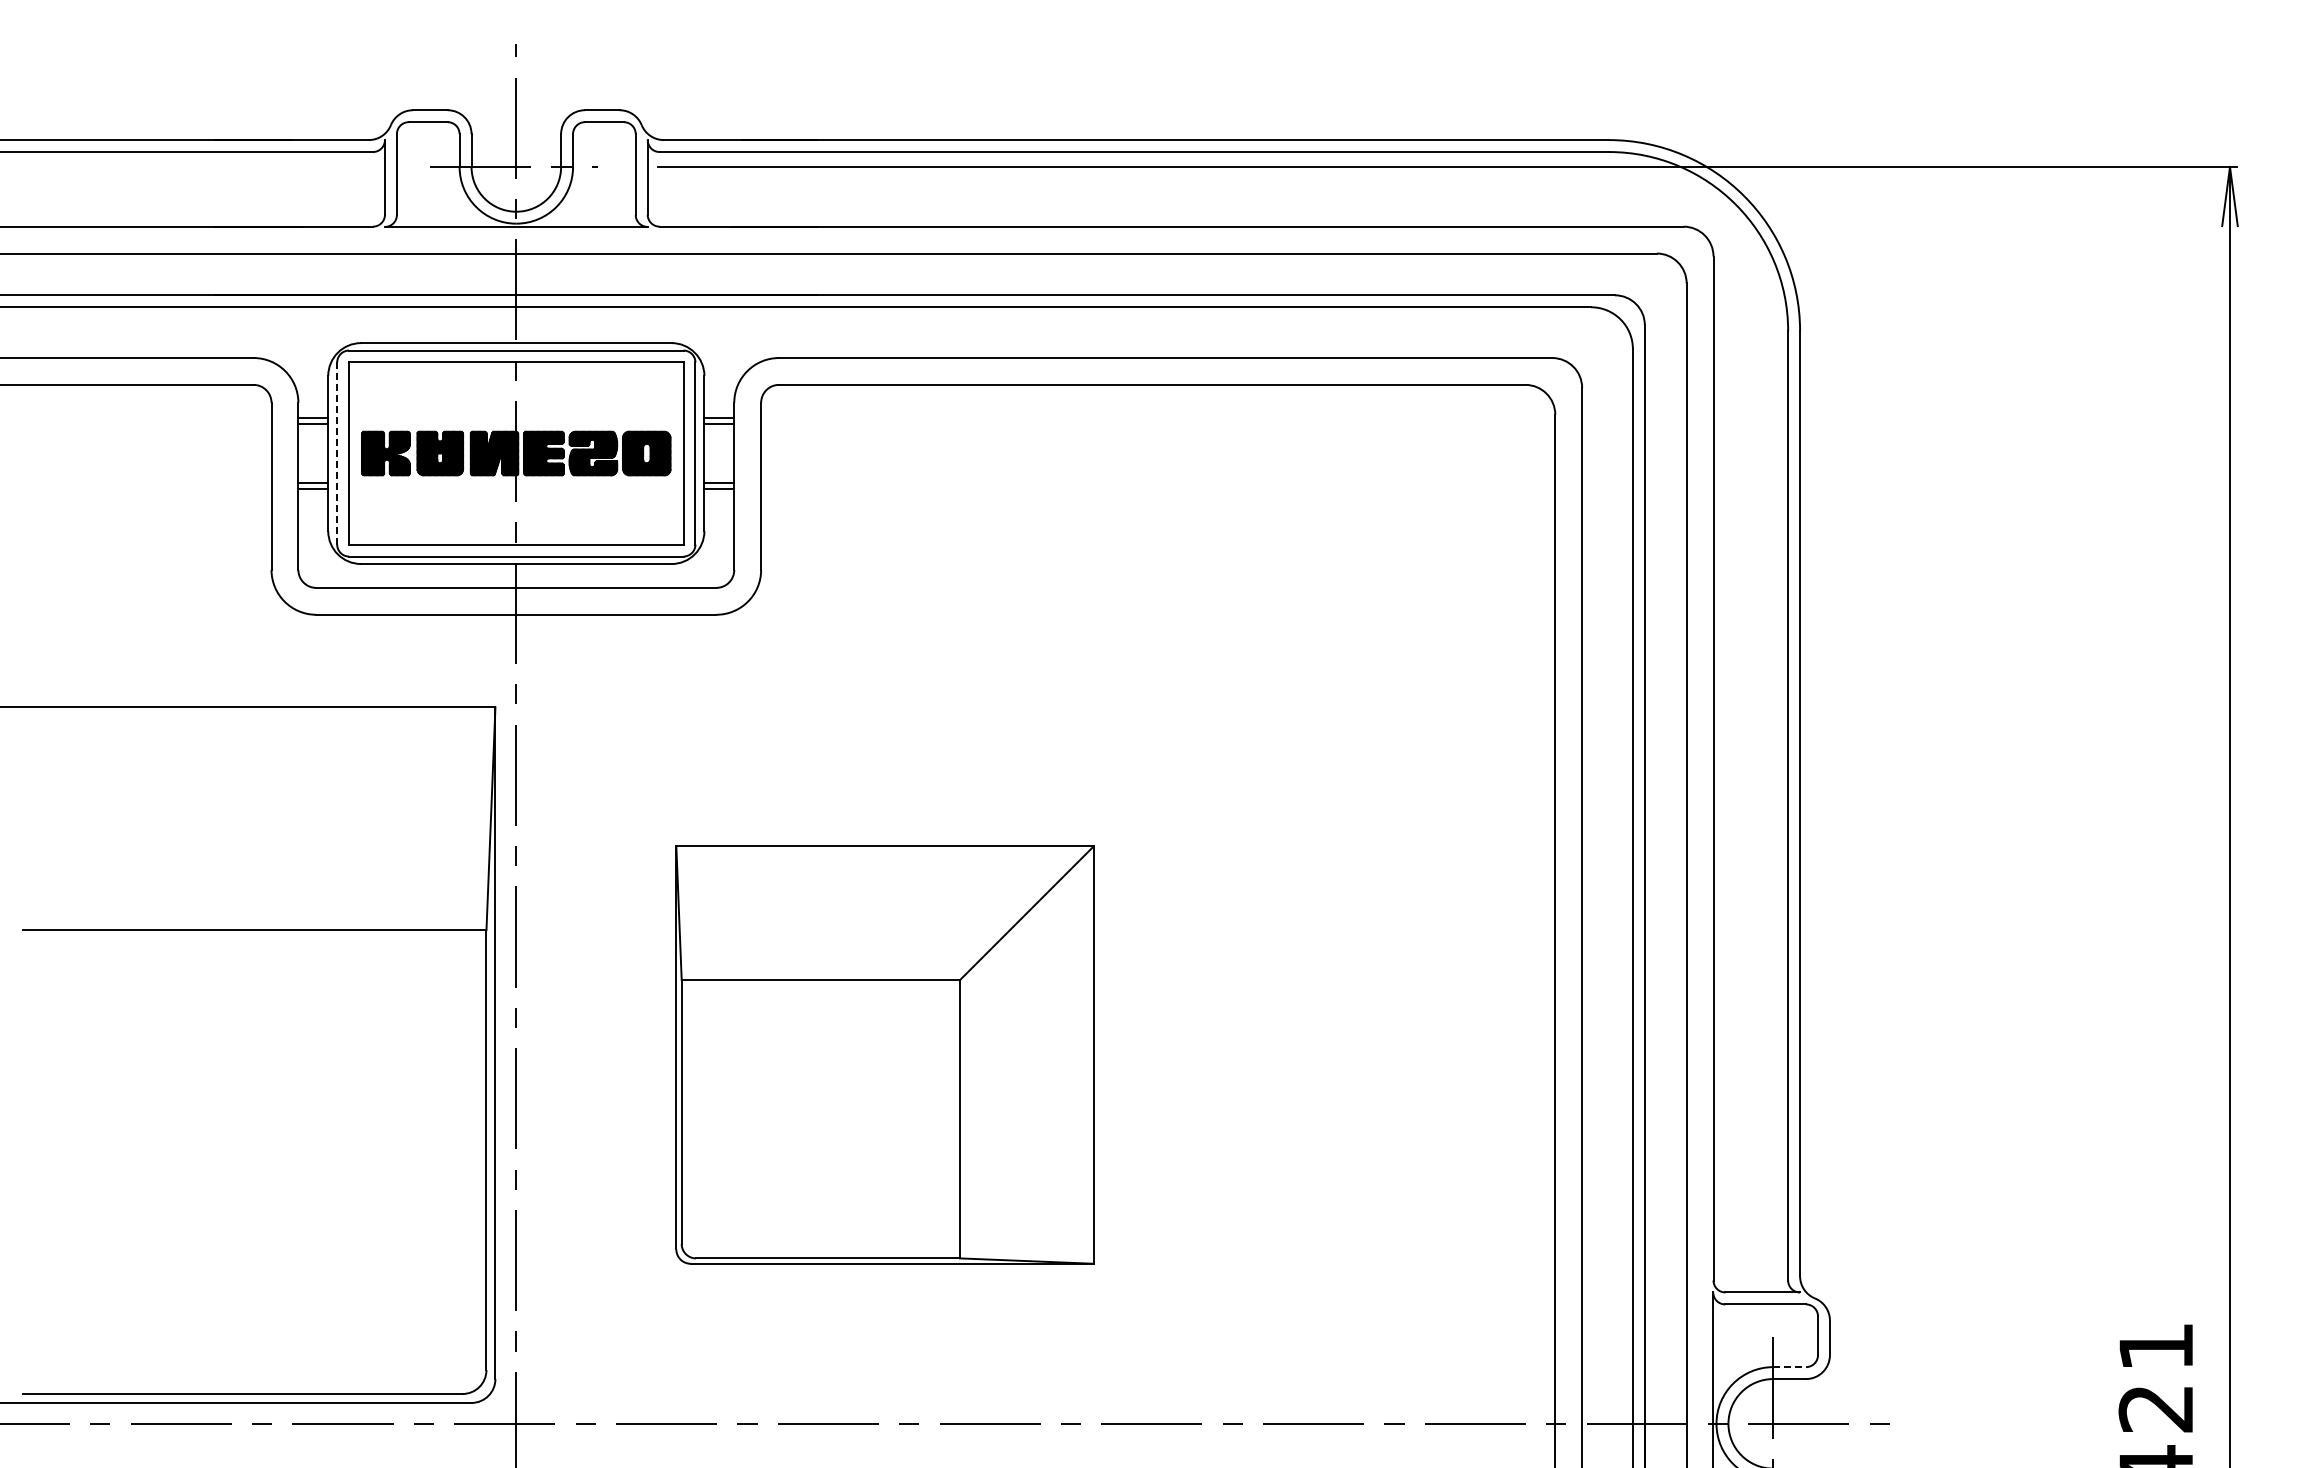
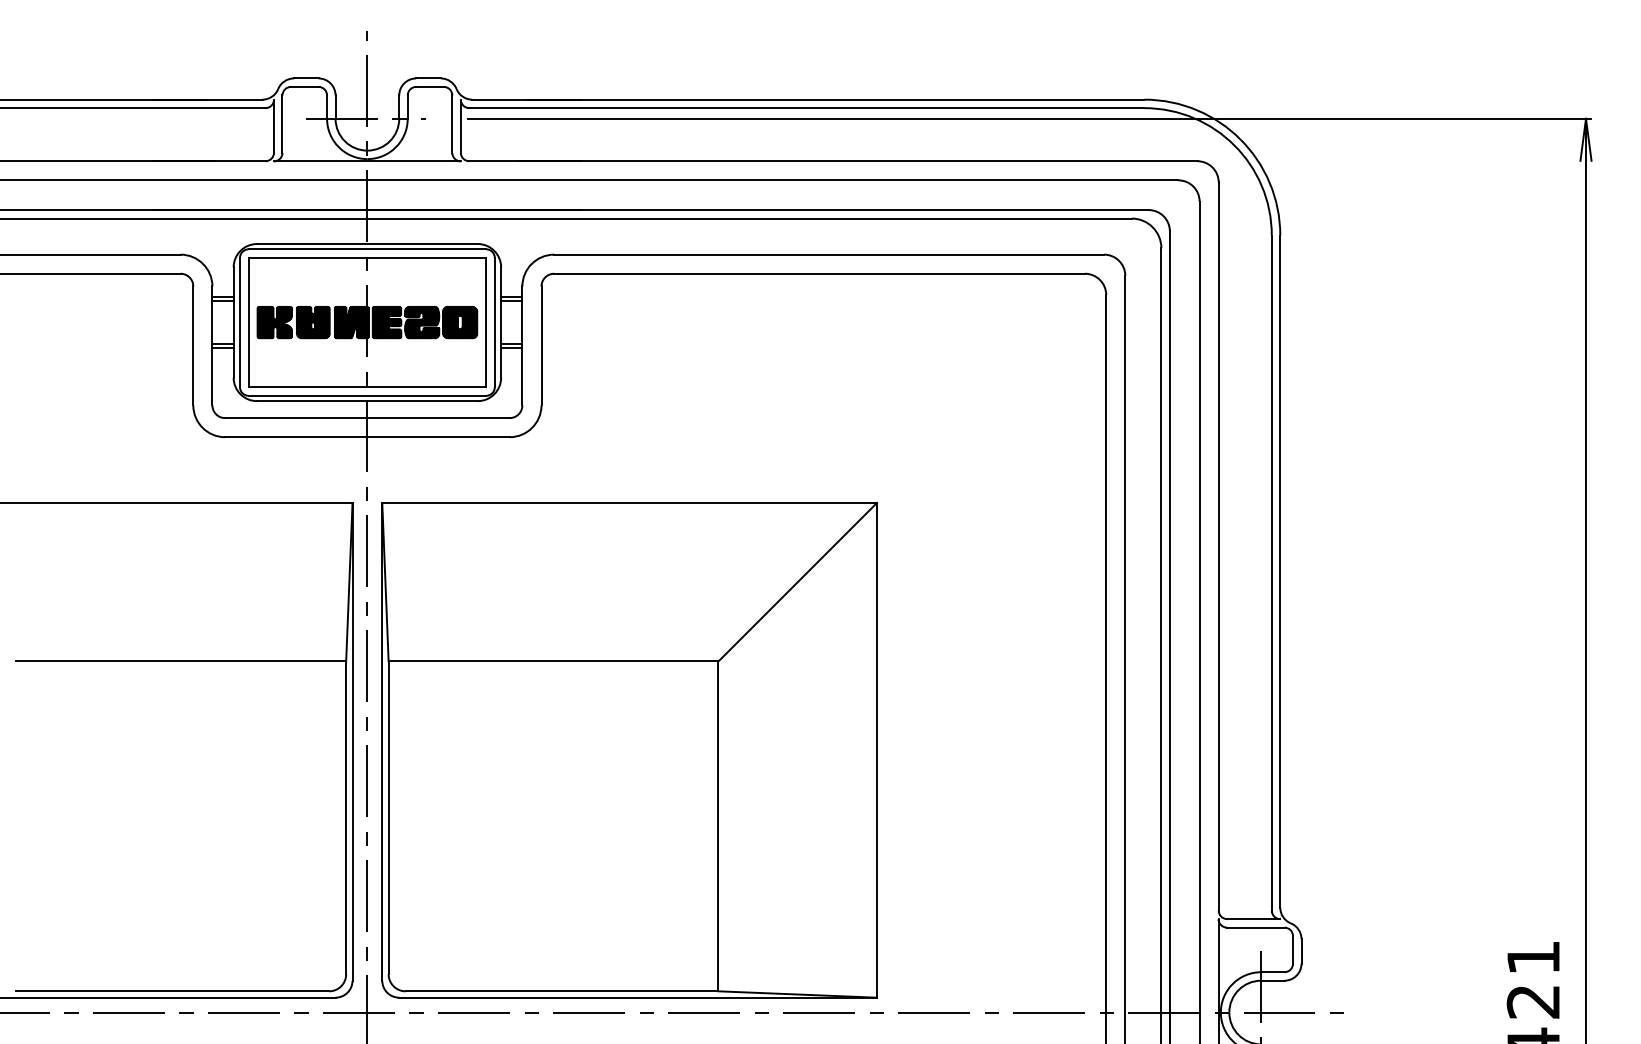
line: (337, 454) -> (240, 323), dashed -> solid
part: (884, 1054) -> (629, 749), size x1.67
line: (1790, 1367) -> (1273, 972), dashed -> solid

